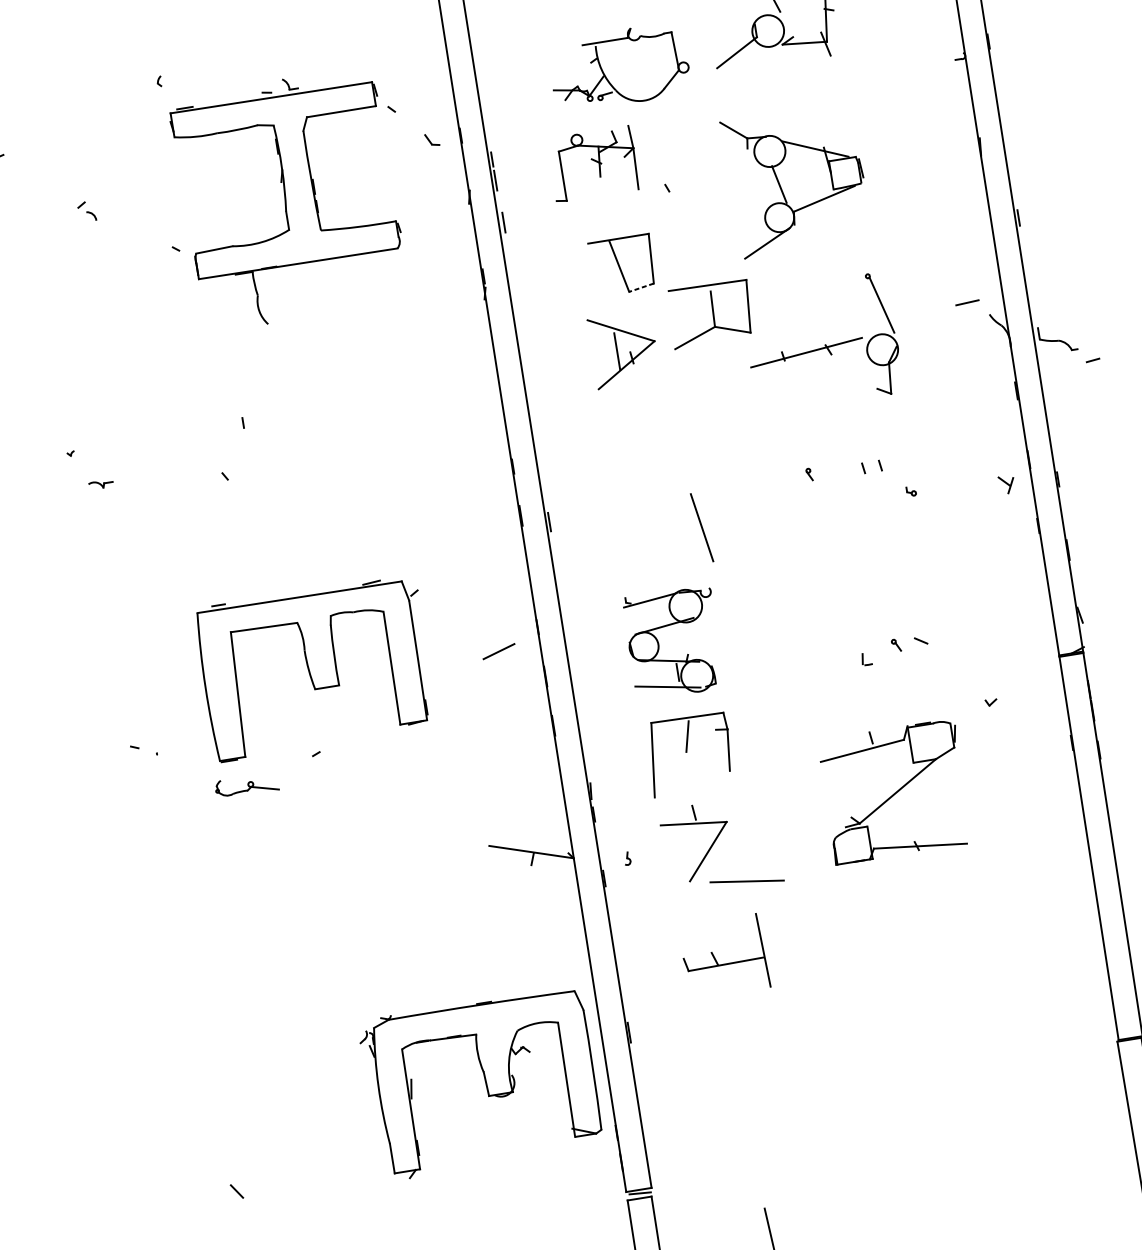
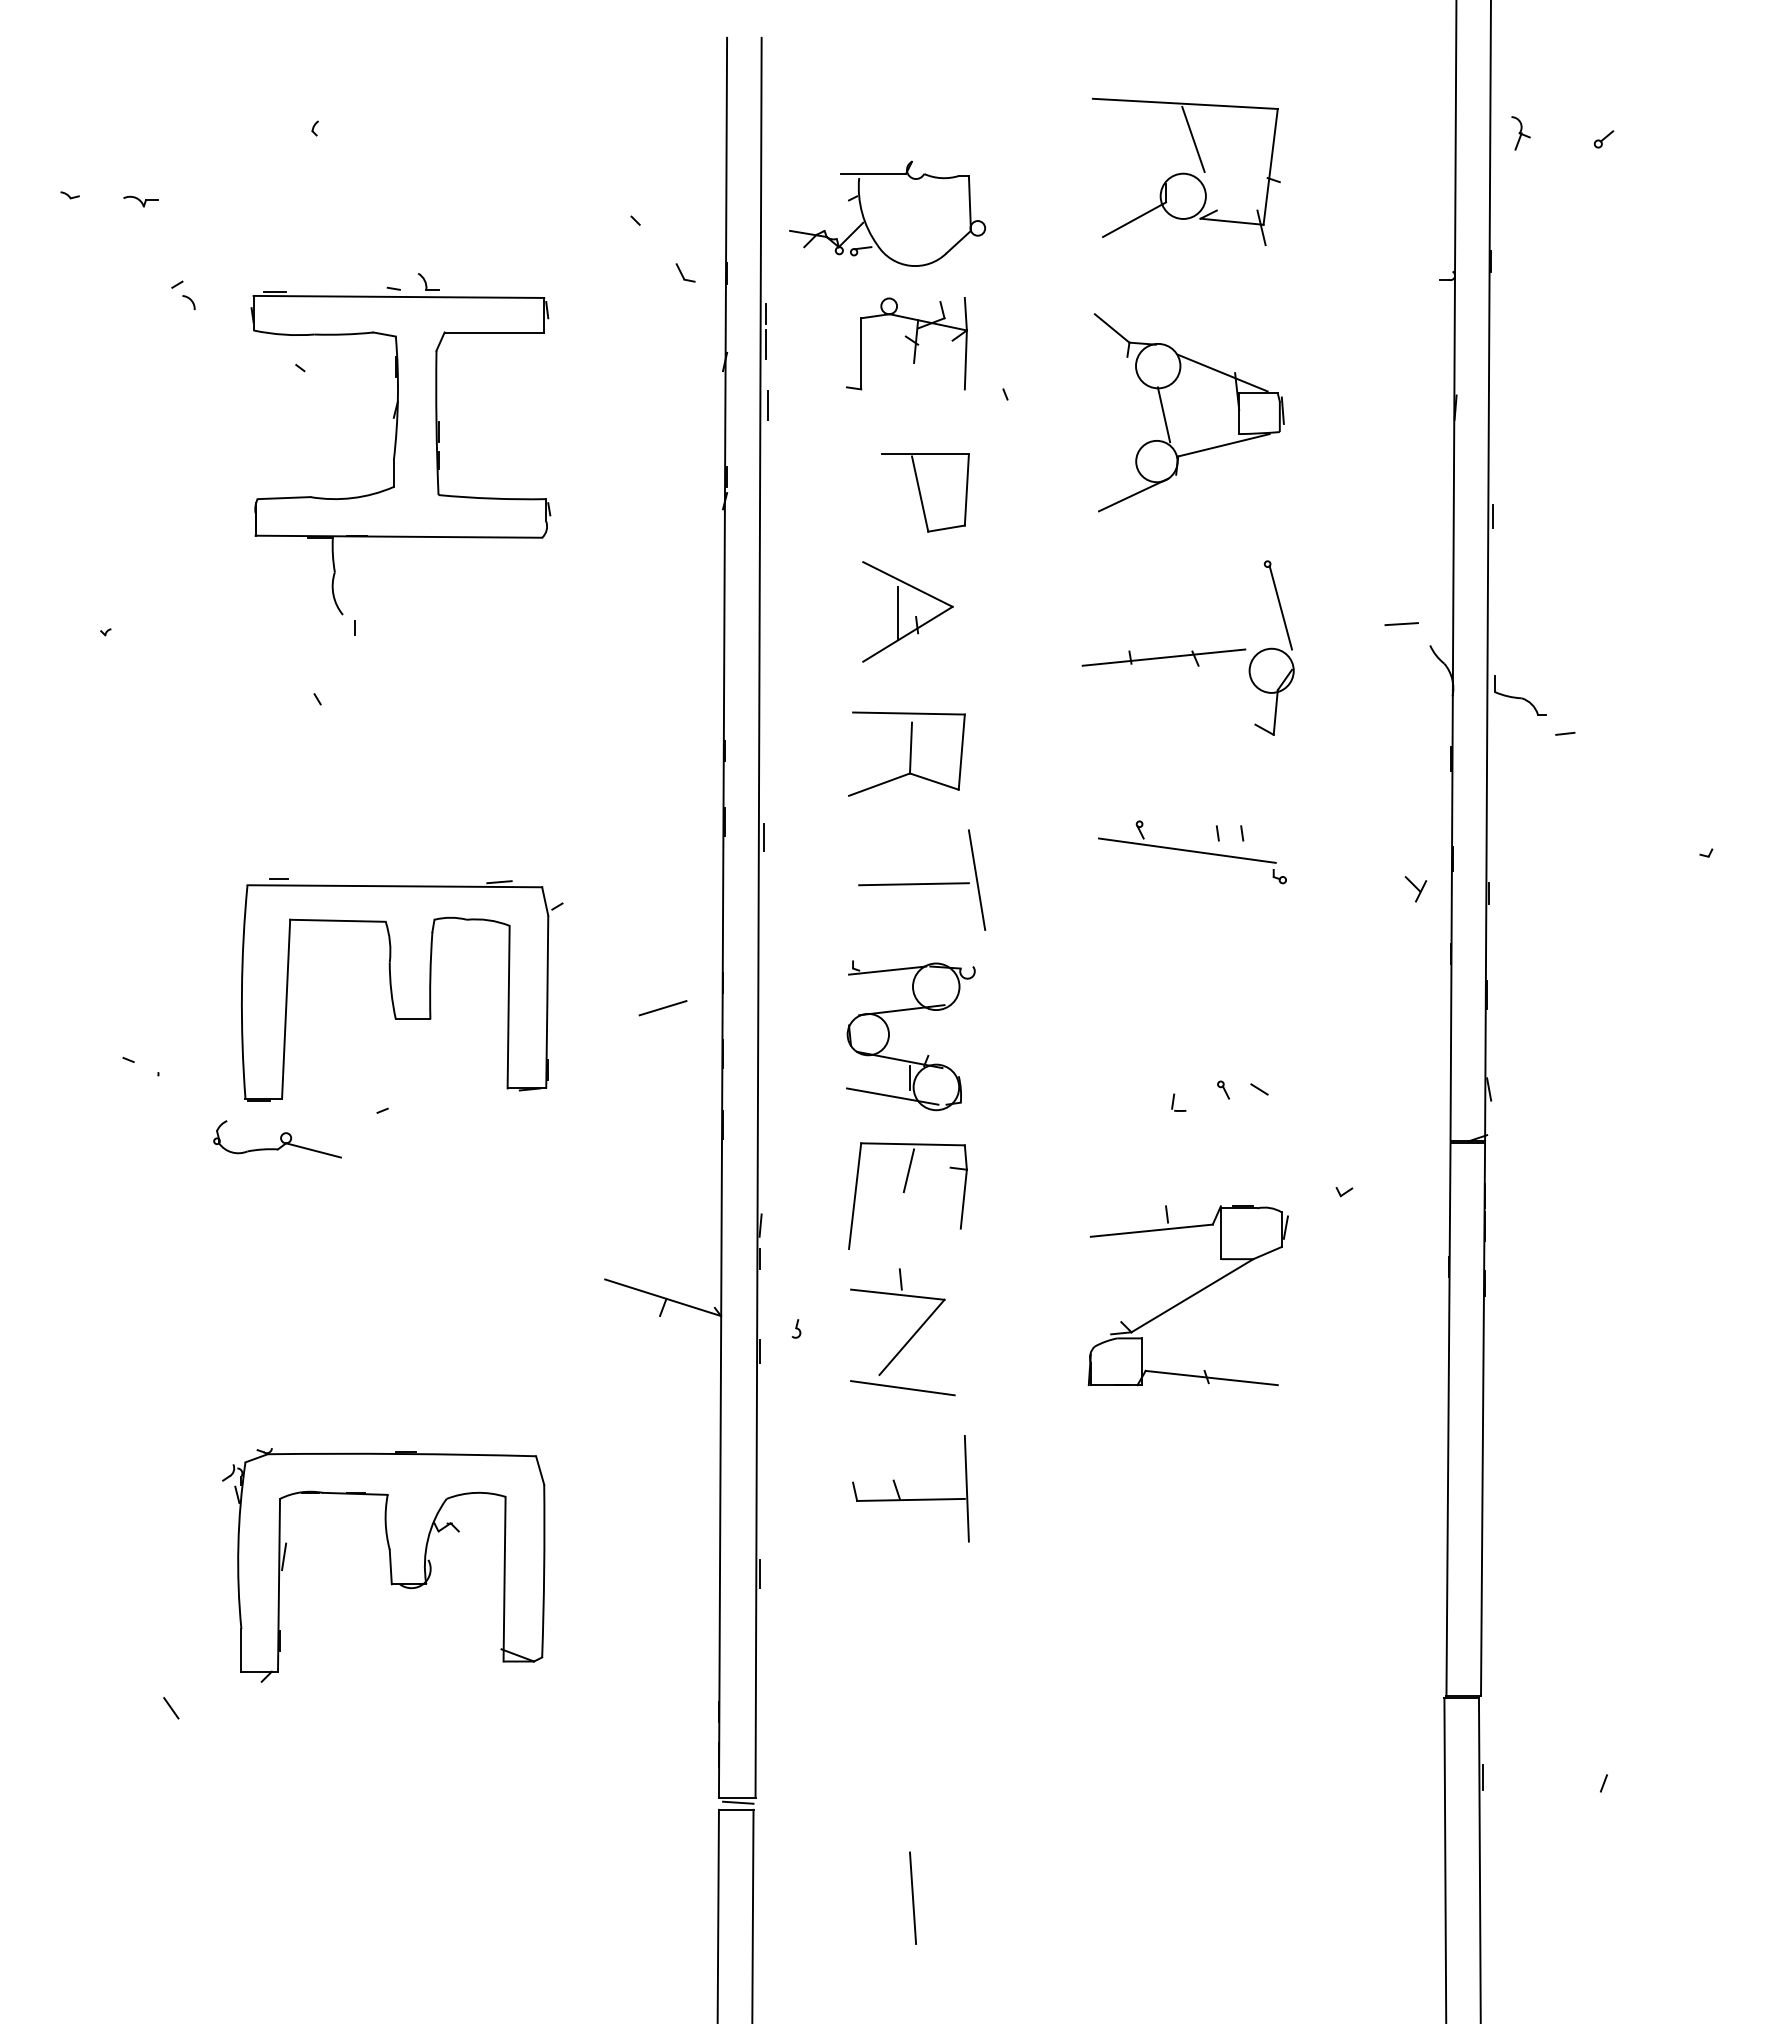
part: (604, 74) -> (865, 219), moved
part: (288, 199) -> (400, 444), moved
line: (641, 287) -> (946, 528), dashed -> solid
part: (710, 313) -> (906, 753), moved
line: (843, 483) -> (1186, 850), added
part: (100, 484) -> (140, 201), moved
line: (658, 537) -> (913, 884), added
part: (246, 785) -> (277, 1139), size x1.43
line: (746, 881) -> (902, 1388), moved
part: (481, 1083) -> (383, 1565), moved

